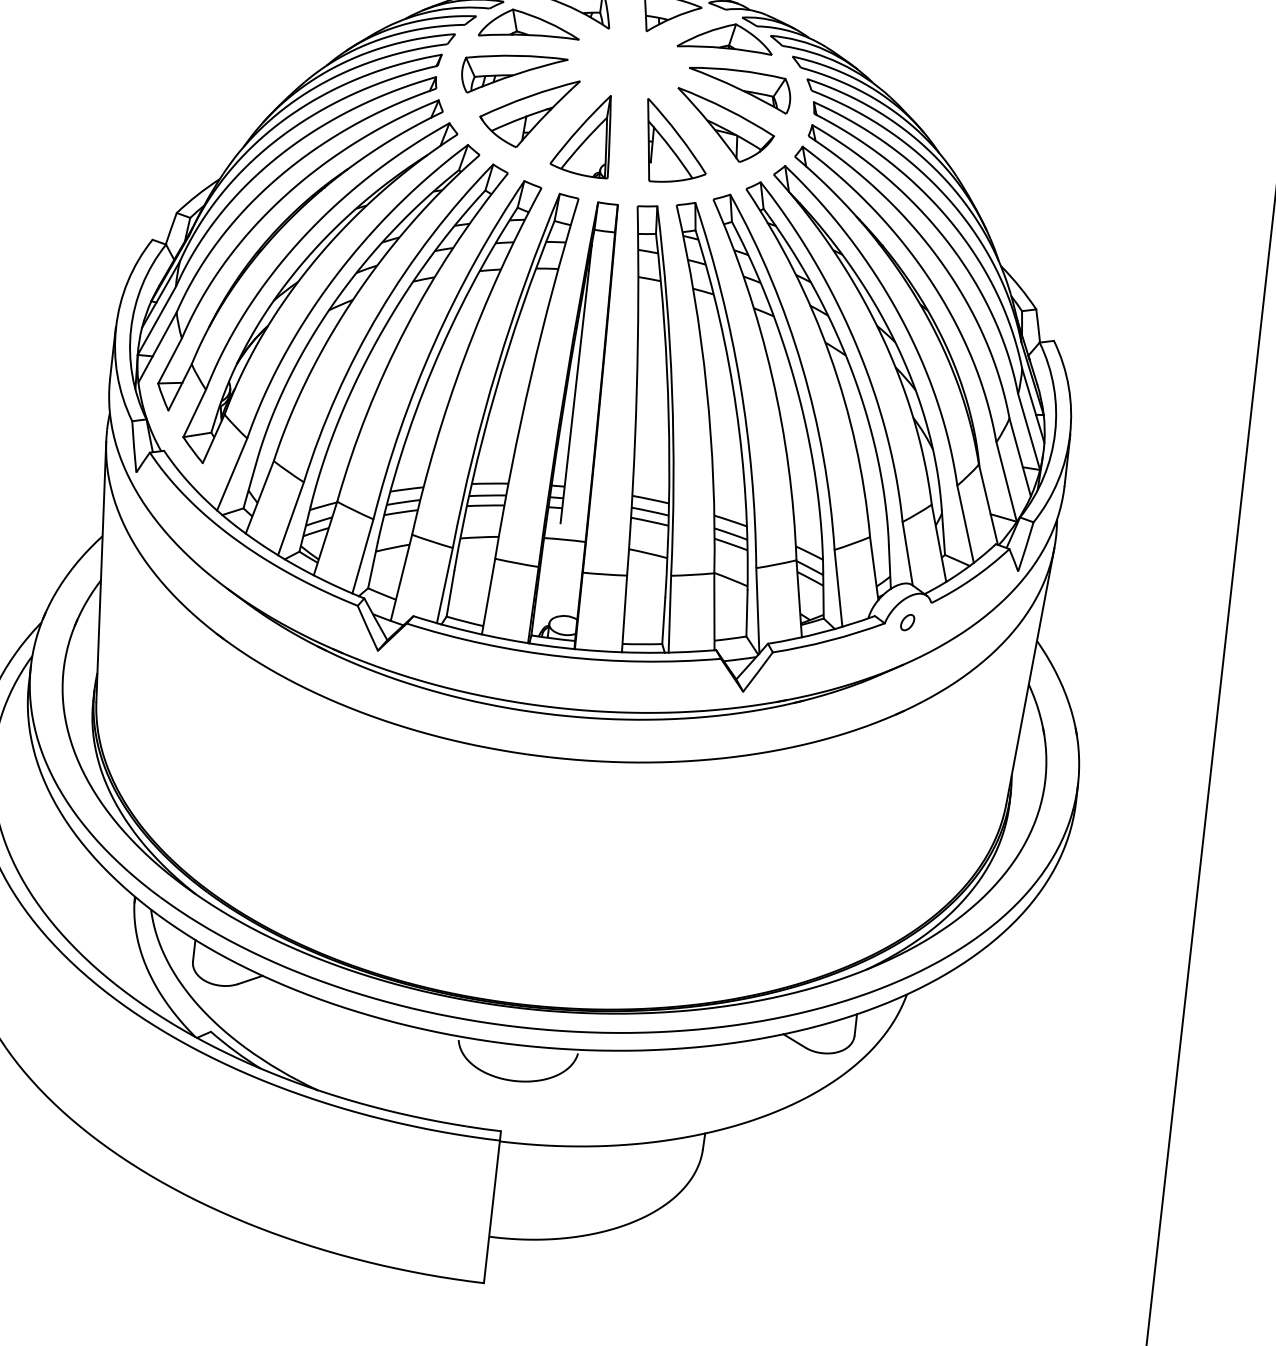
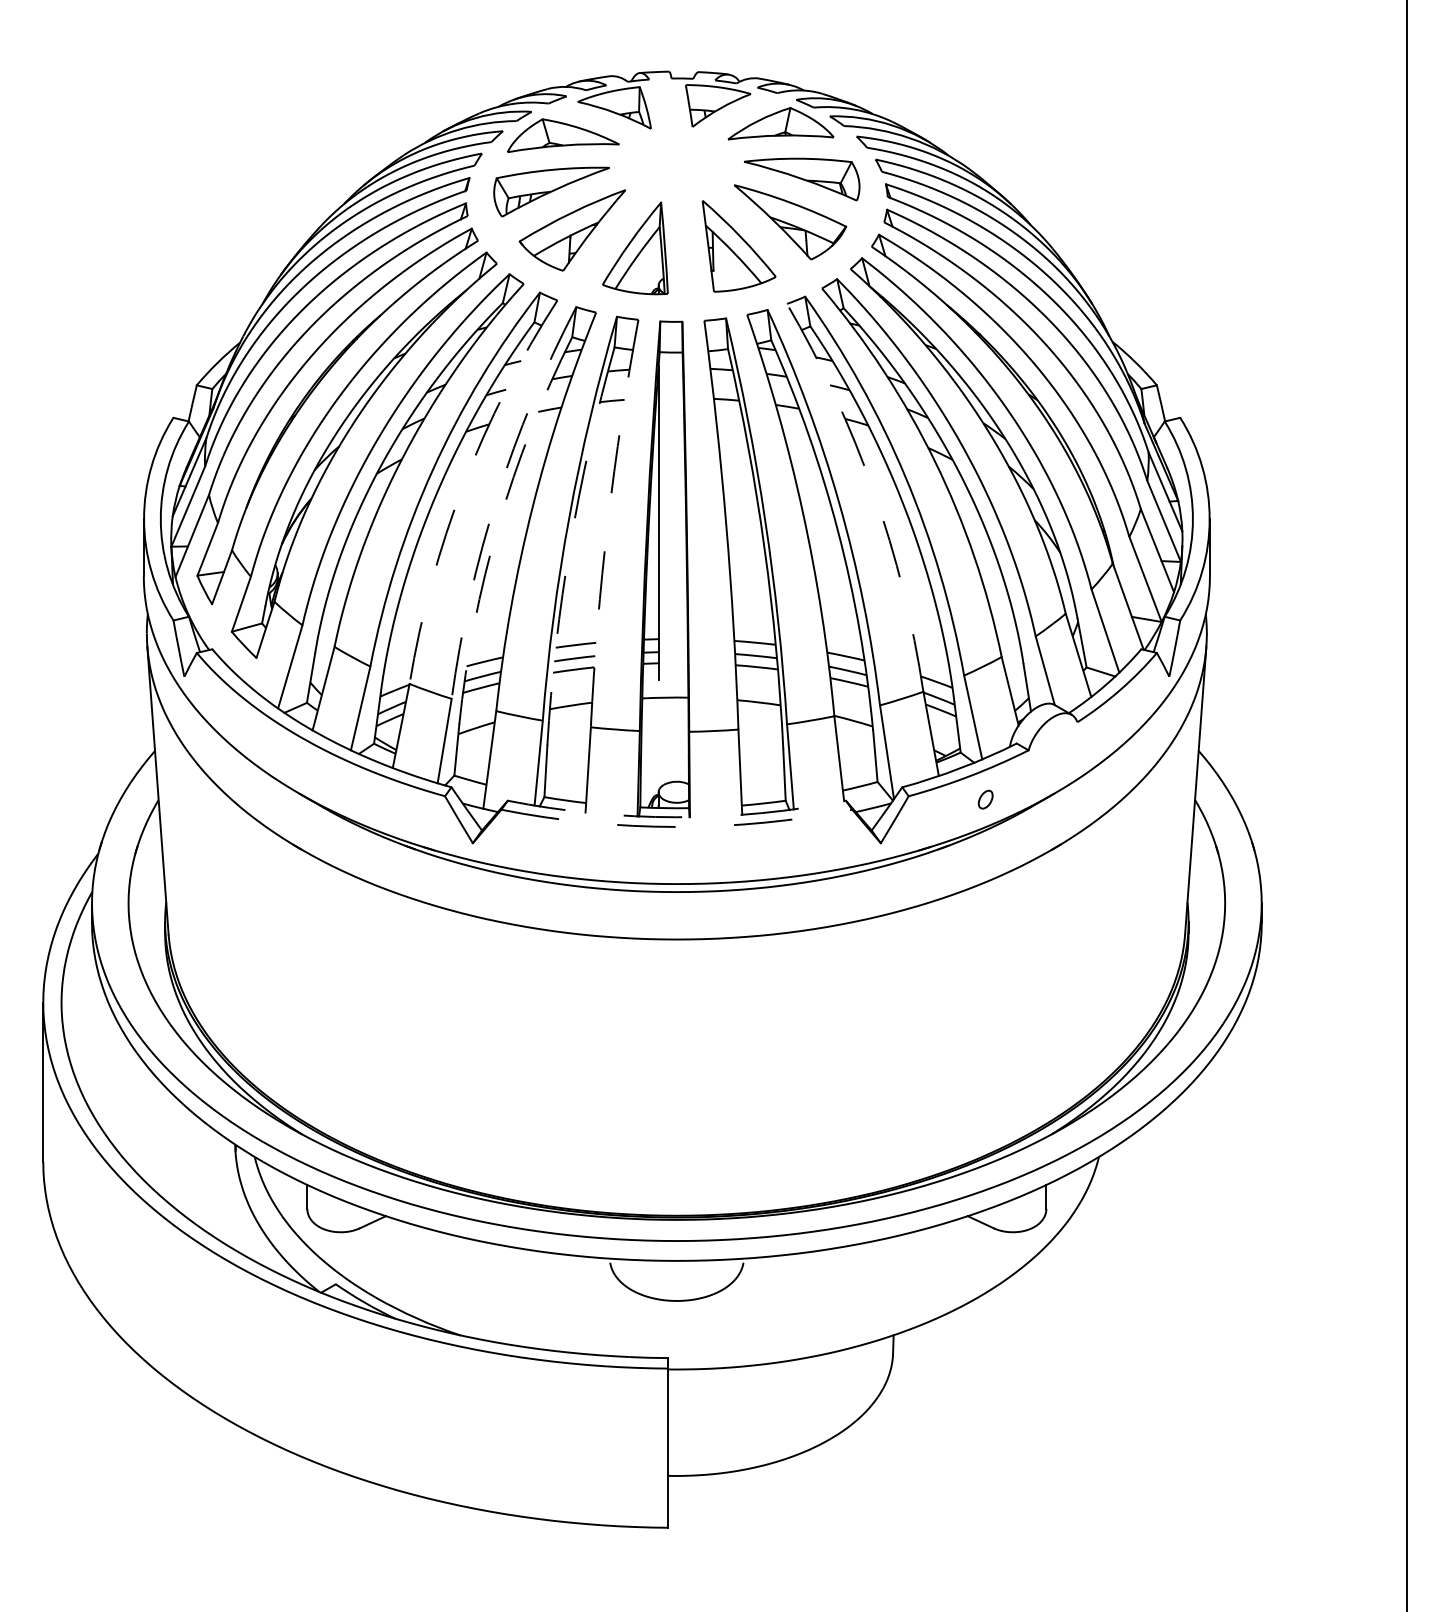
arc: (405, 328) -> (463, 484), solid -> dashed
arc: (433, 343) -> (496, 497), solid -> dashed
arc: (432, 368) -> (498, 525), solid -> dashed
arc: (771, 376) -> (873, 491), solid -> dashed
arc: (530, 377) -> (607, 522), solid -> dashed
arc: (495, 393) -> (570, 544), solid -> dashed
part: (907, 622) -> (985, 799), moved
arc: (562, 648) -> (676, 817), solid -> dashed
arc: (561, 656) -> (676, 826), solid -> dashed

